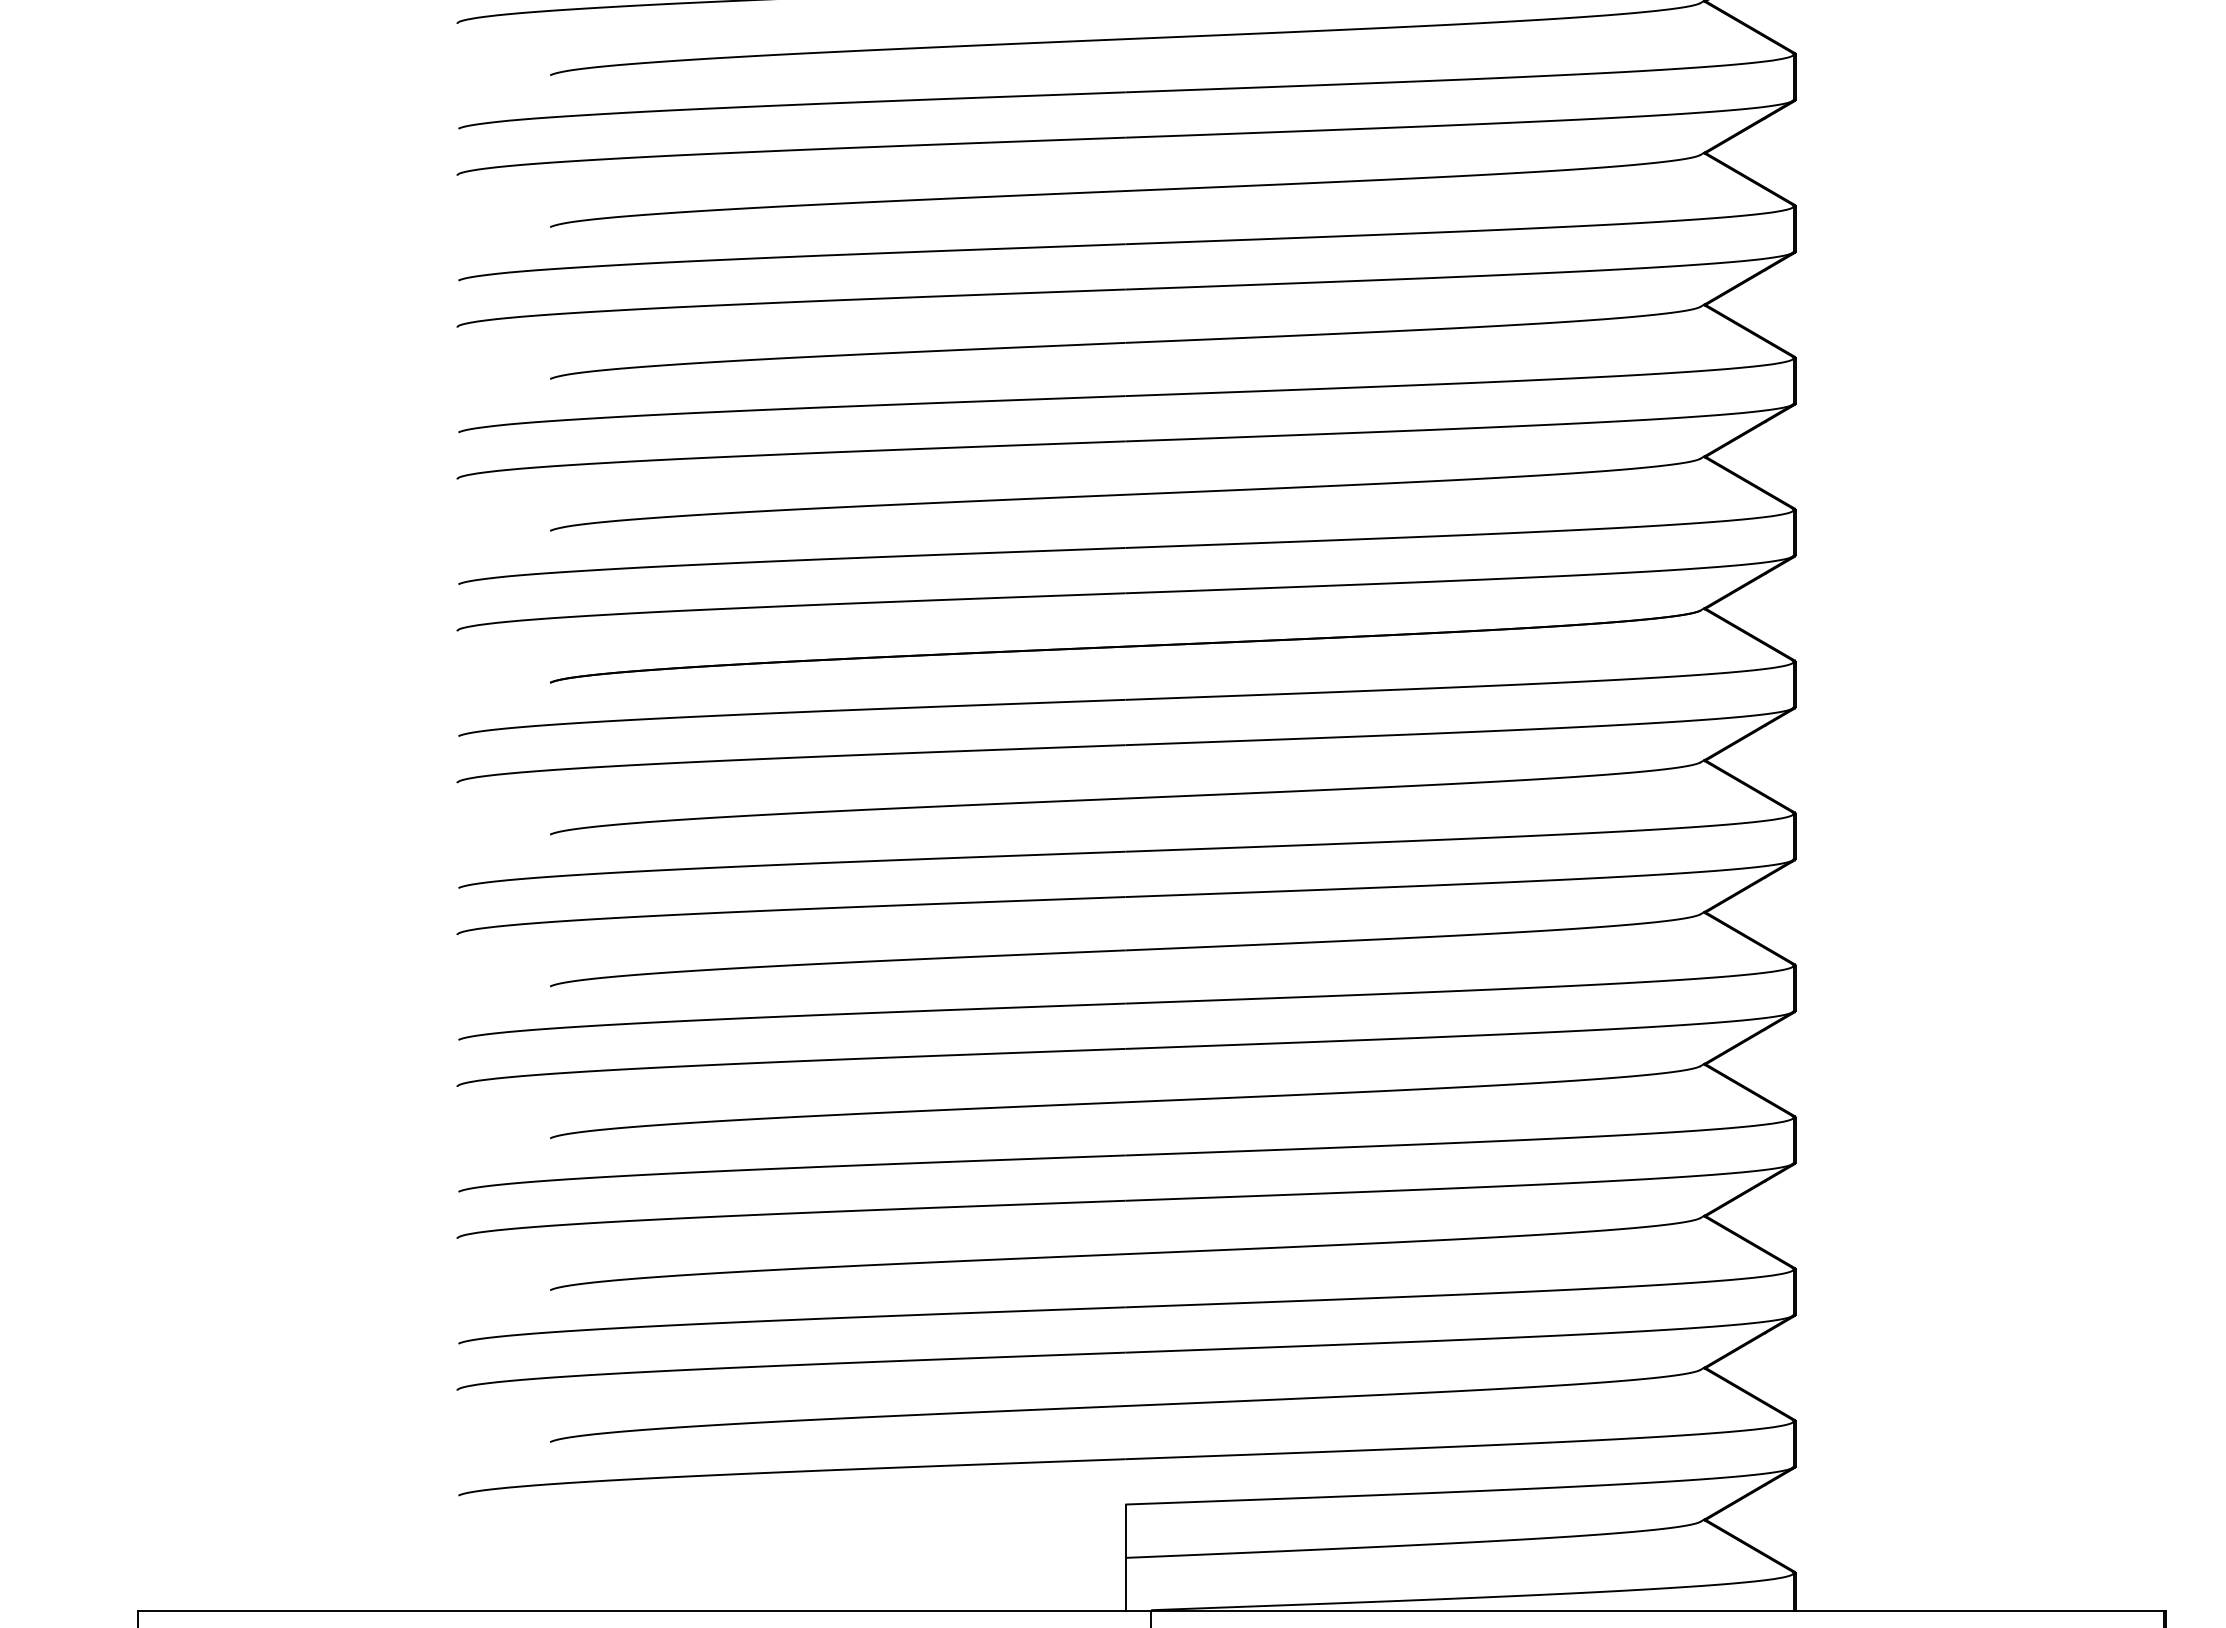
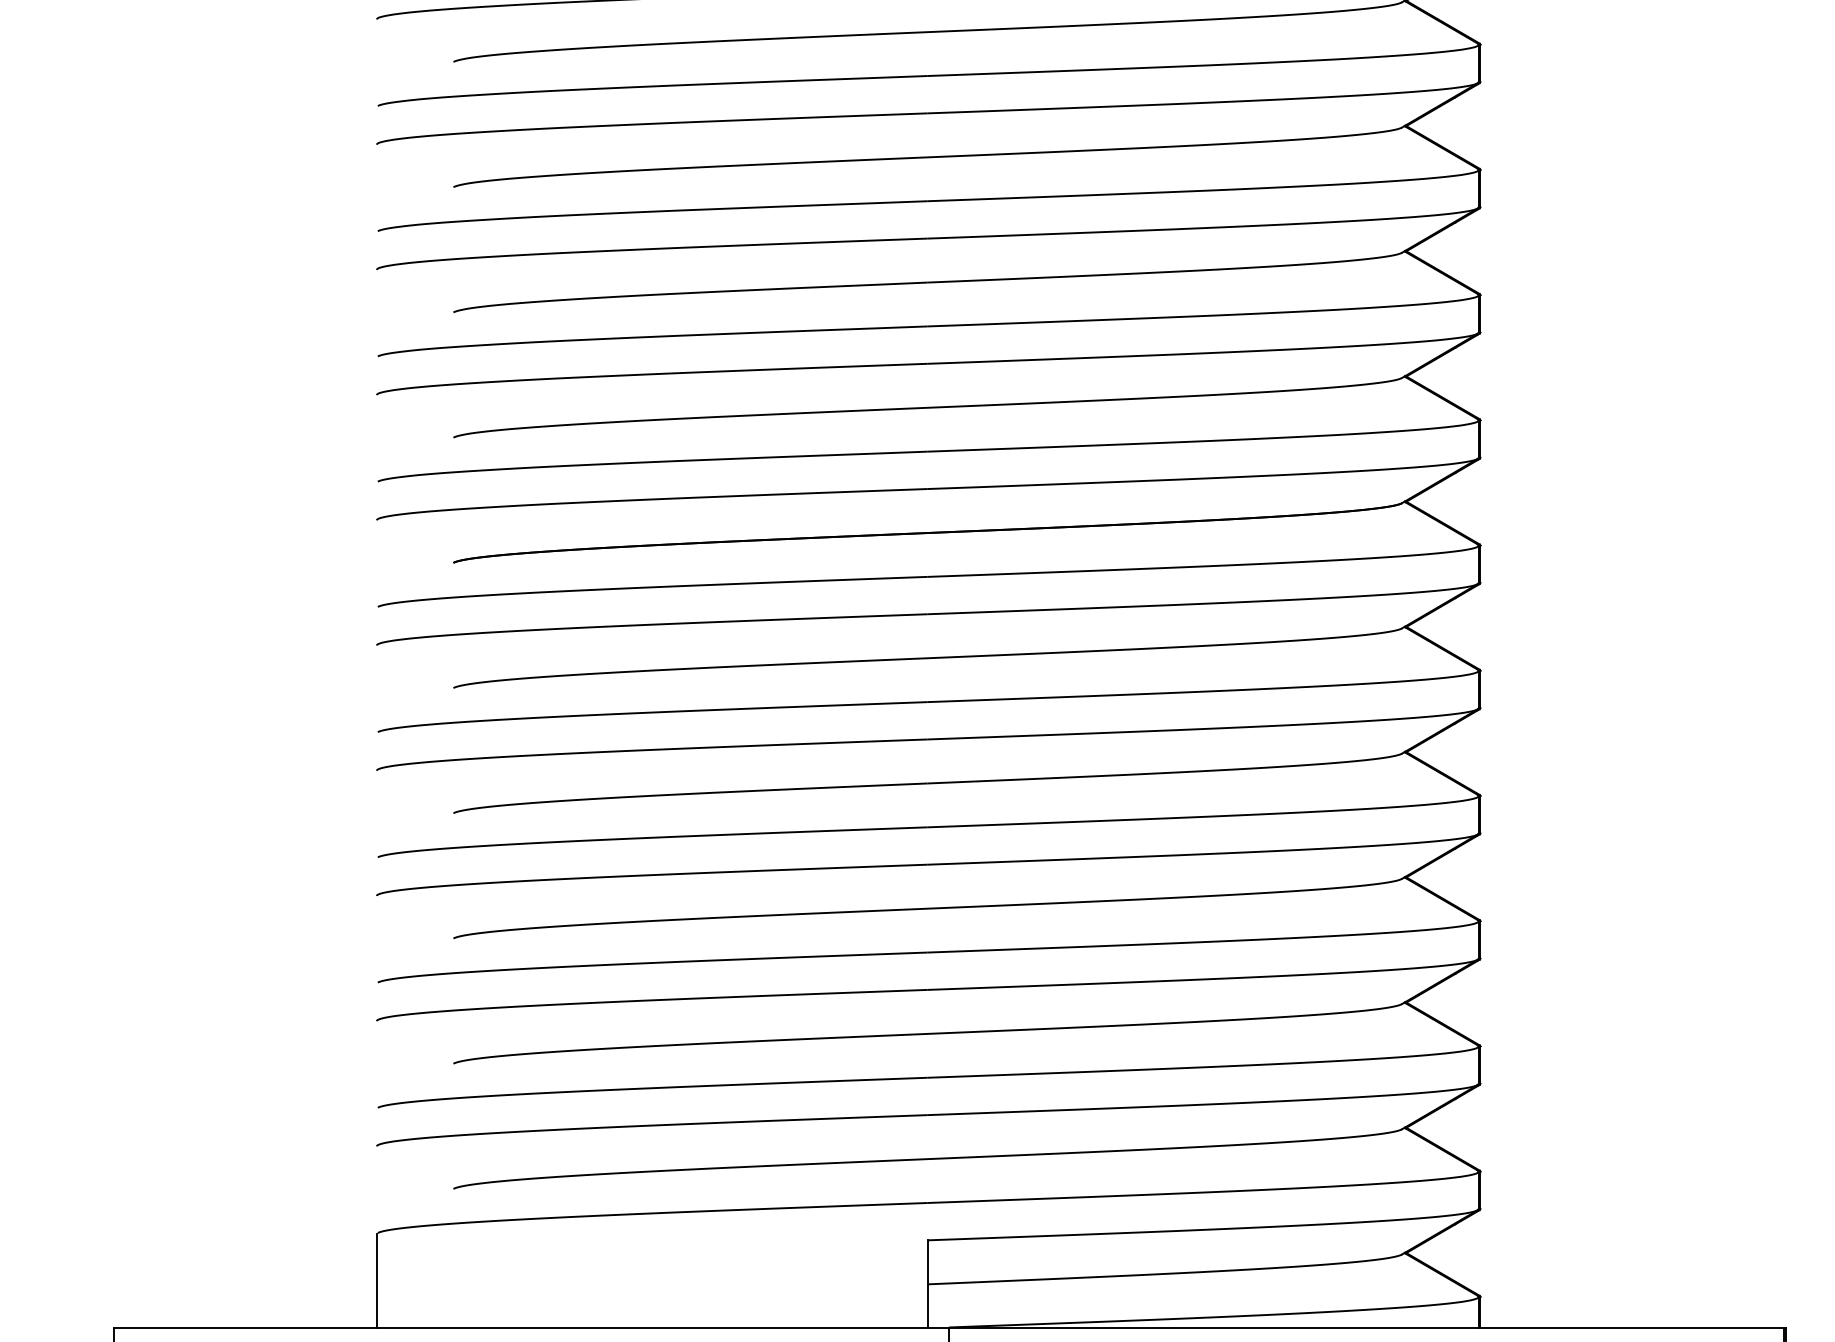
line: (457, 1554) -> (377, 1281), added

